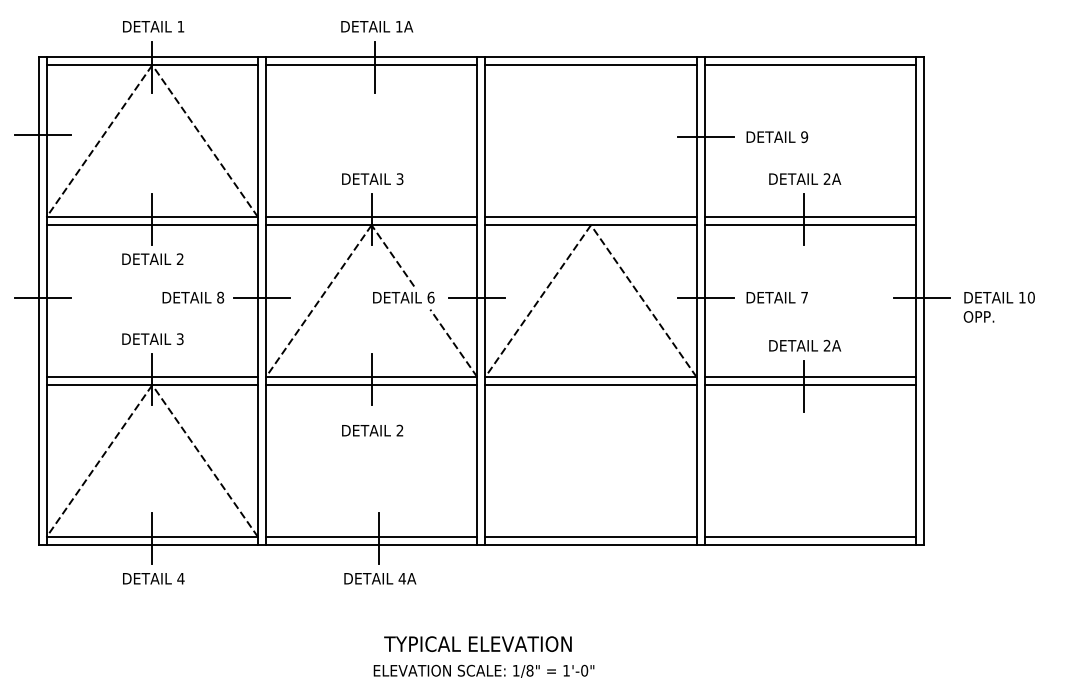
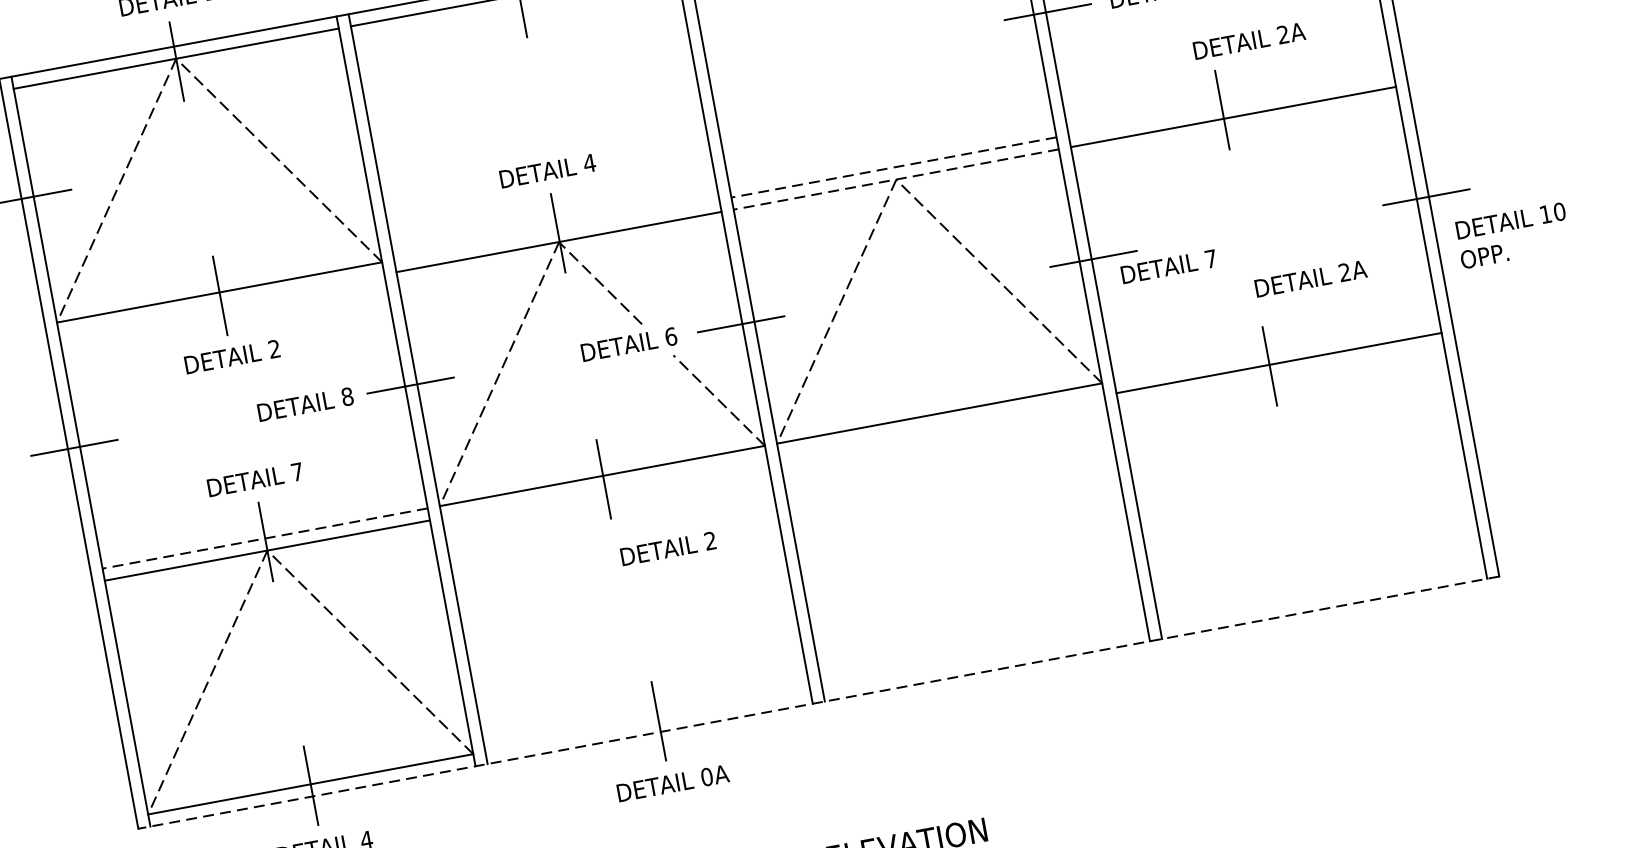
text: (805, 178) -> (1249, 39), moved
text: (399, 179) -> (588, 164), 3 -> 4
line: (371, 217) -> (556, 230), removed
line: (590, 217) -> (893, 168), solid -> dashed
line: (810, 217) -> (1231, 105), removed
line: (152, 225) -> (222, 305), removed
line: (590, 225) -> (895, 180), solid -> dashed
text: (776, 297) -> (1167, 266), moved
text: (998, 306) -> (1511, 234), moved
text: (179, 339) -> (296, 472), 3 -> 7
text: (805, 345) -> (1311, 278), moved
line: (152, 377) -> (265, 538), solid -> dashed
line: (810, 377) -> (1277, 351), removed
line: (371, 385) -> (604, 488), removed
line: (590, 385) -> (941, 426), removed
text: (372, 430) -> (668, 548), moved
line: (371, 537) -> (647, 722), removed
line: (590, 537) -> (984, 660), removed
line: (810, 537) -> (1322, 597), removed
line: (481, 544) -> (818, 701), solid -> dashed
text: (401, 578) -> (705, 776), 4A -> 0A

